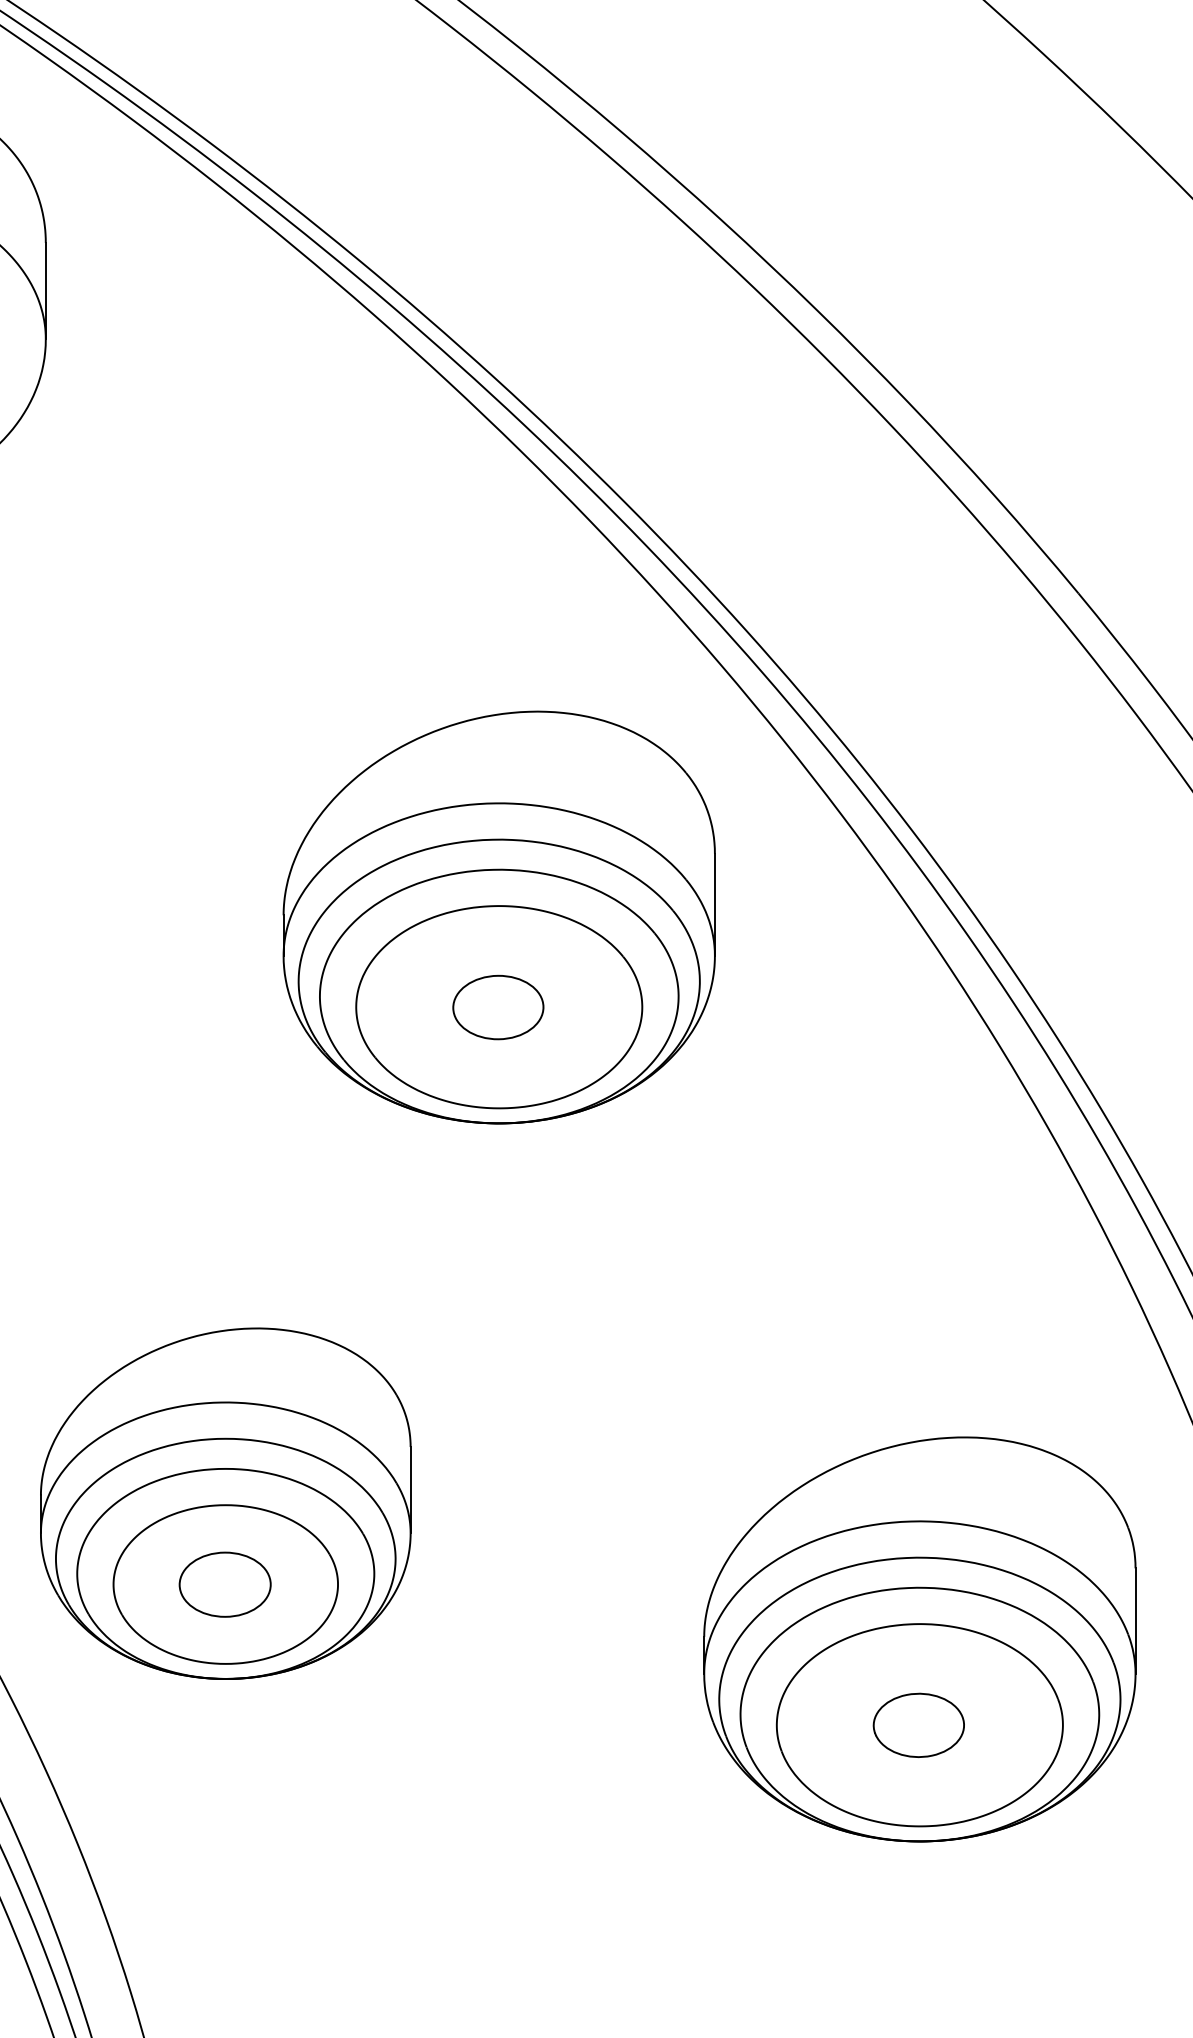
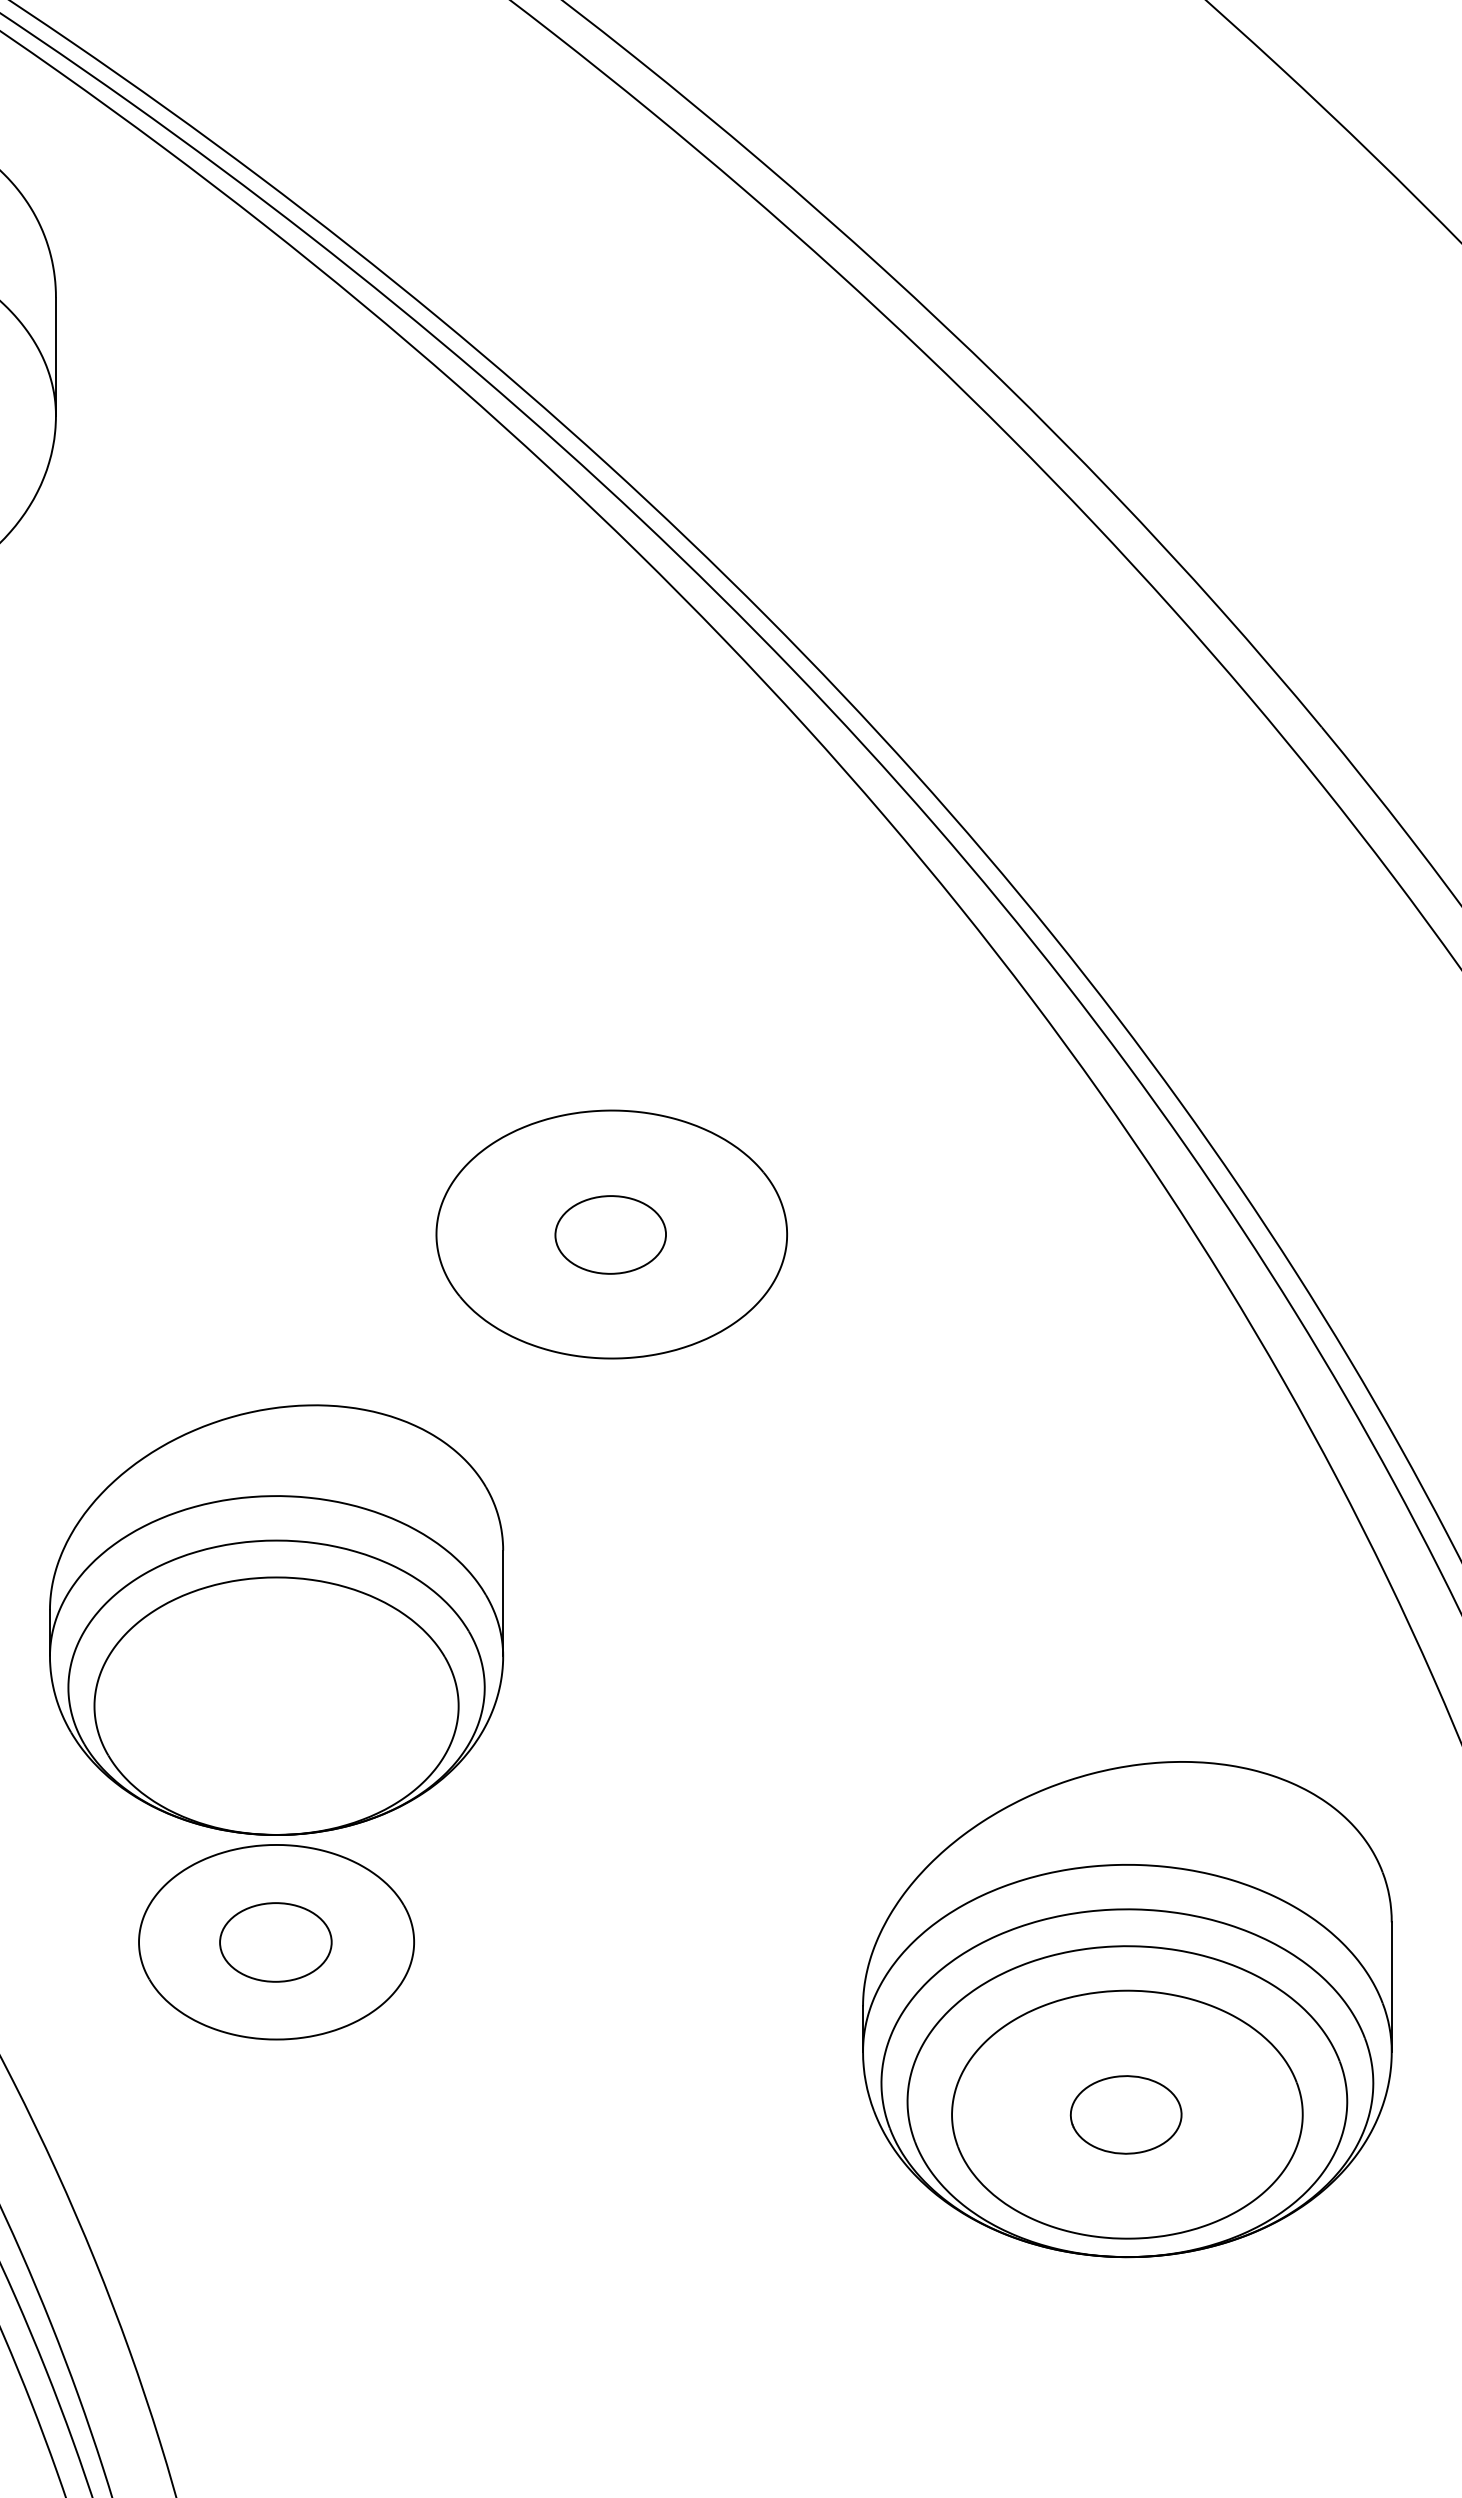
part: (499, 917) -> (611, 1124), removed
part: (225, 1503) -> (276, 1619), moved

